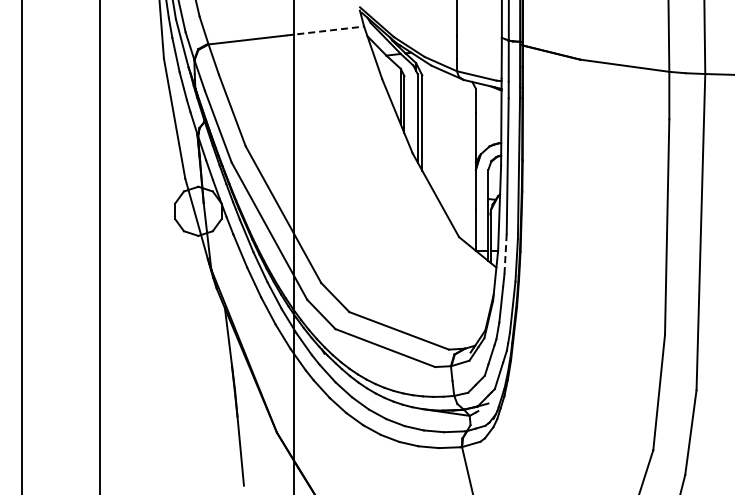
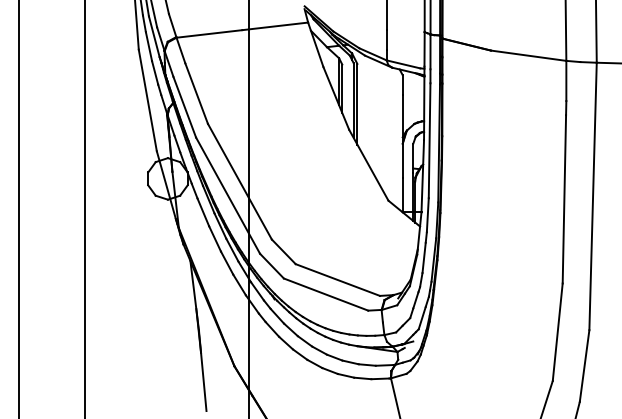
line: (325, 30) -> (275, 25), dashed -> solid
line: (505, 254) -> (427, 215), dashed -> solid

